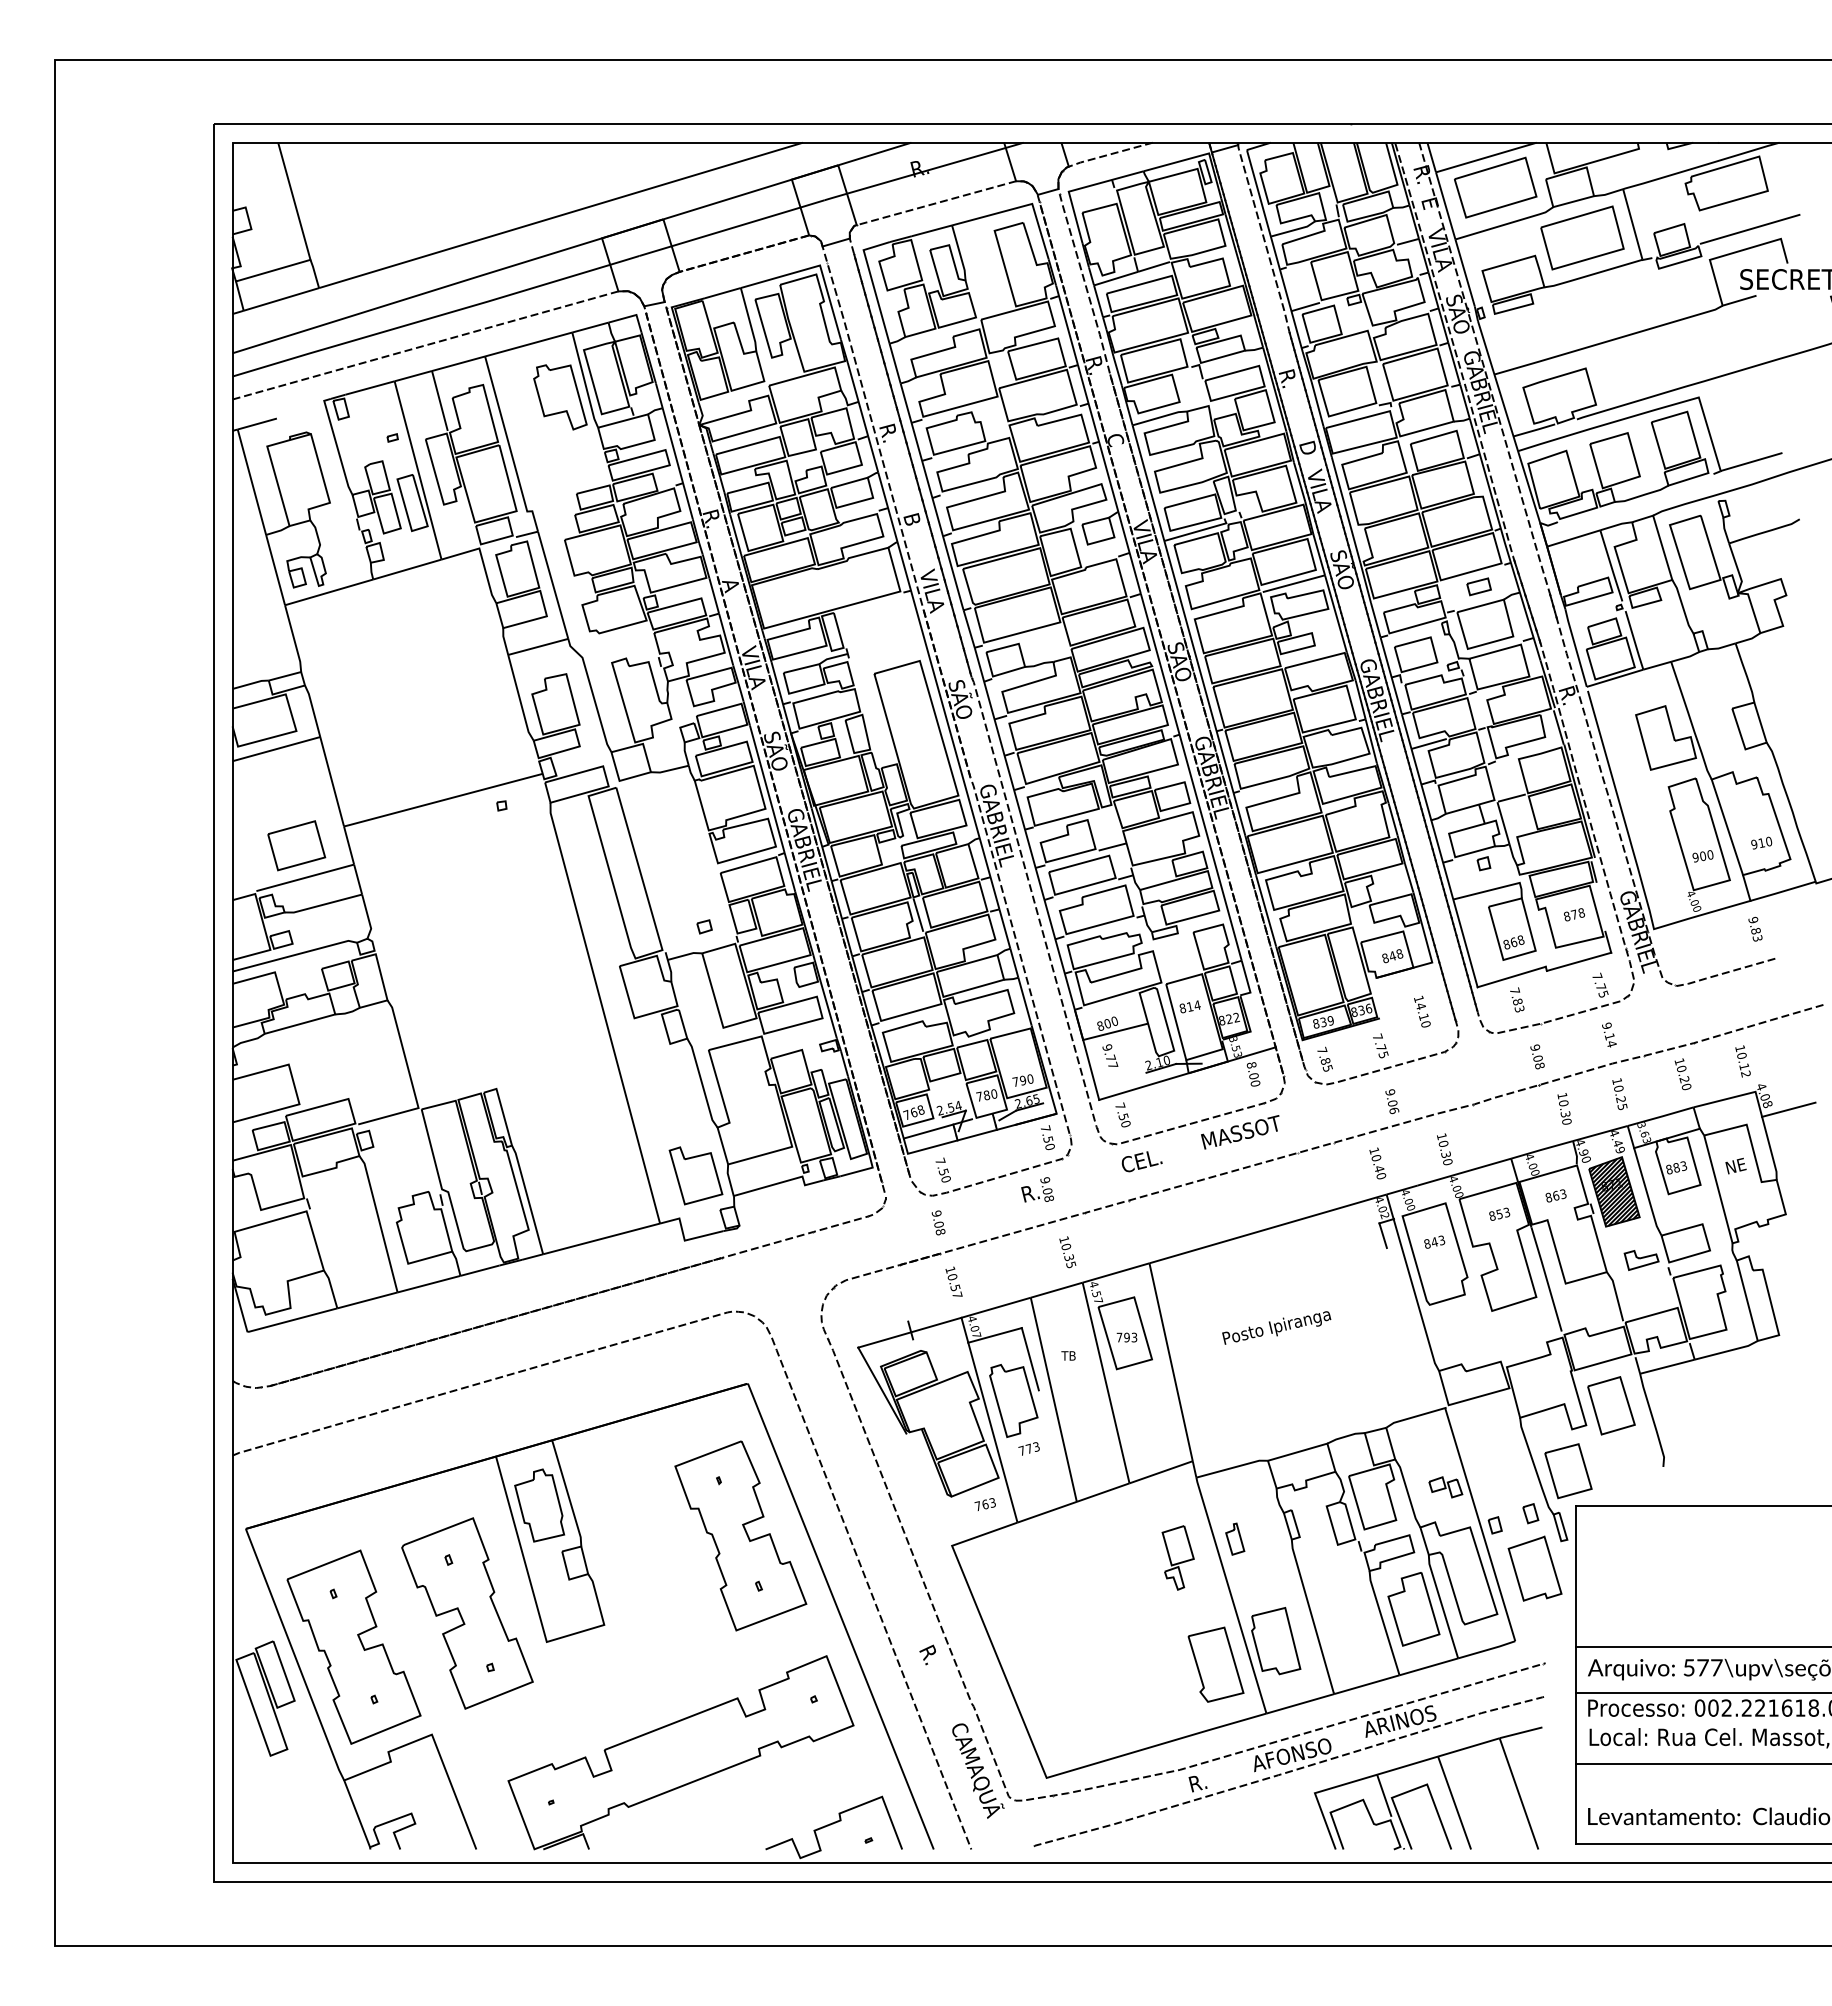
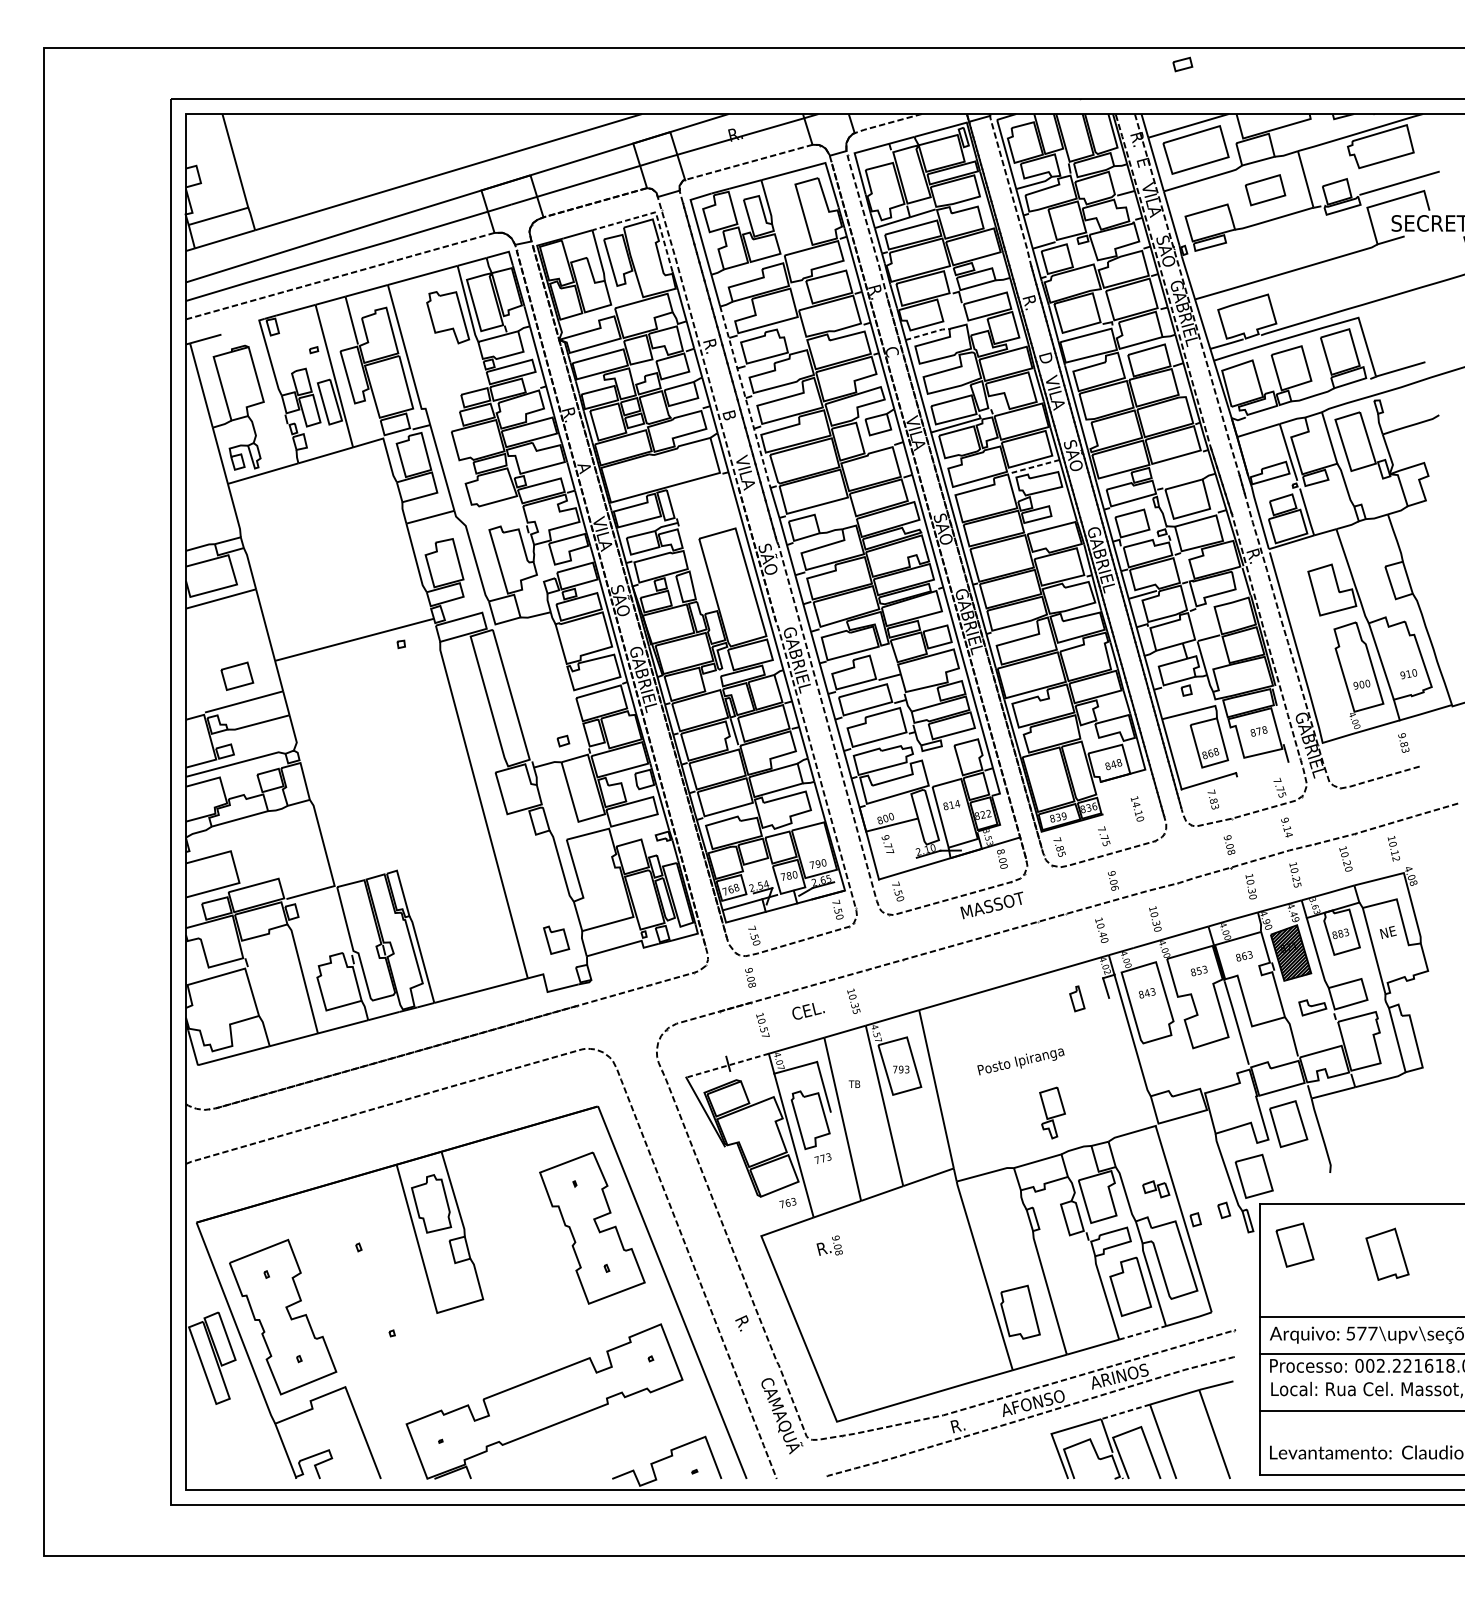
part: (1582, 237) -> (1265, 189), size x0.6
line: (817, 266) -> (653, 213), solid -> dashed
line: (1160, 417) -> (928, 333), solid -> dashed
line: (932, 497) -> (745, 397), solid -> dashed
line: (1293, 583) -> (1034, 466), solid -> dashed
part: (1478, 586) -> (1182, 64), moved
part: (296, 845) -> (237, 676), size x0.7
line: (1578, 961) -> (1262, 768), removed
line: (1788, 1109) -> (1430, 887), removed
text: (1141, 1161) -> (808, 1011), moved
part: (695, 1175) -> (556, 939), size x0.6
text: (1037, 1189) -> (829, 1245), moved
line: (909, 1332) -> (727, 1065), solid -> dashed
part: (1235, 1538) -> (1077, 998), moved
part: (1177, 1557) -> (1051, 1112), moved
part: (1619, 1557) -> (1295, 1245), added
part: (1534, 1568) -> (1387, 1254), moved
part: (467, 1613) -> (373, 1290), removed
part: (1215, 1664) -> (972, 1331), removed
line: (1429, 1666) -> (1143, 1332), solid -> dashed
line: (1407, 1765) -> (1125, 1411), solid -> dashed

